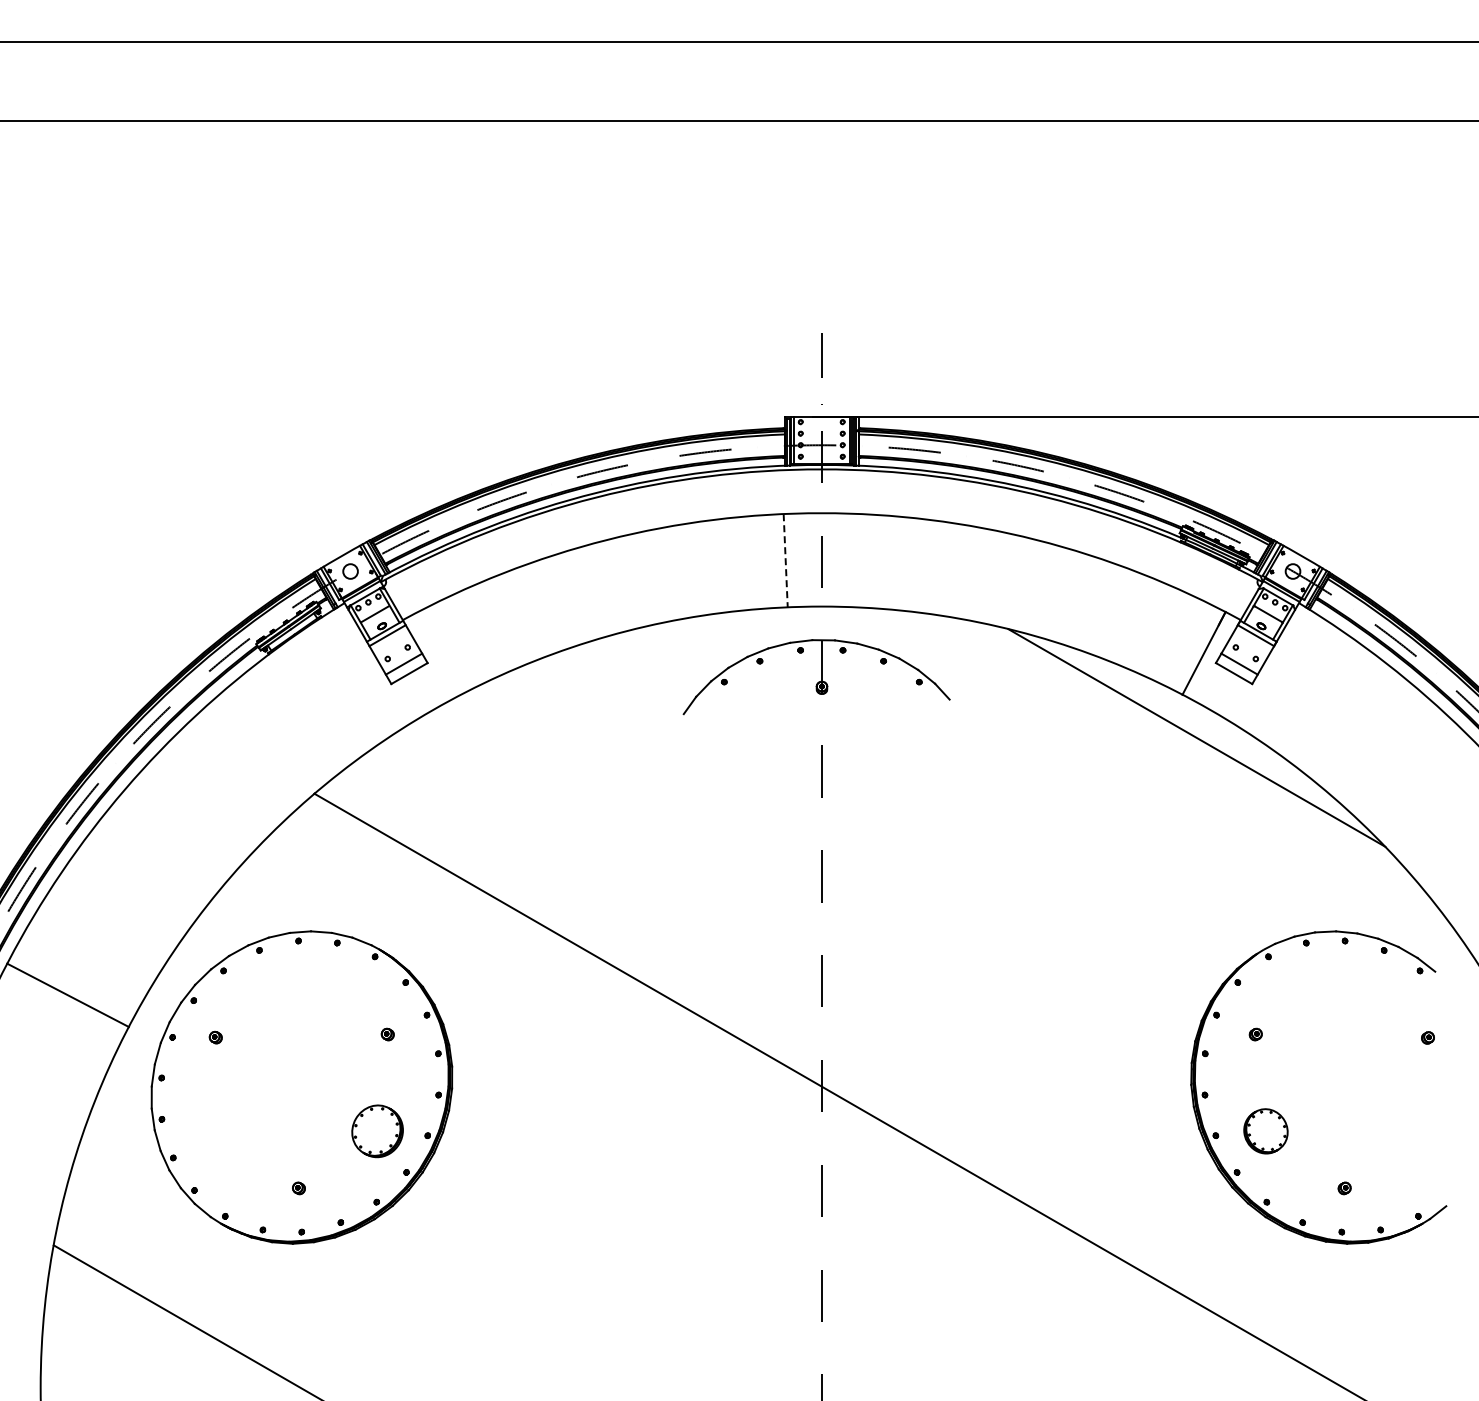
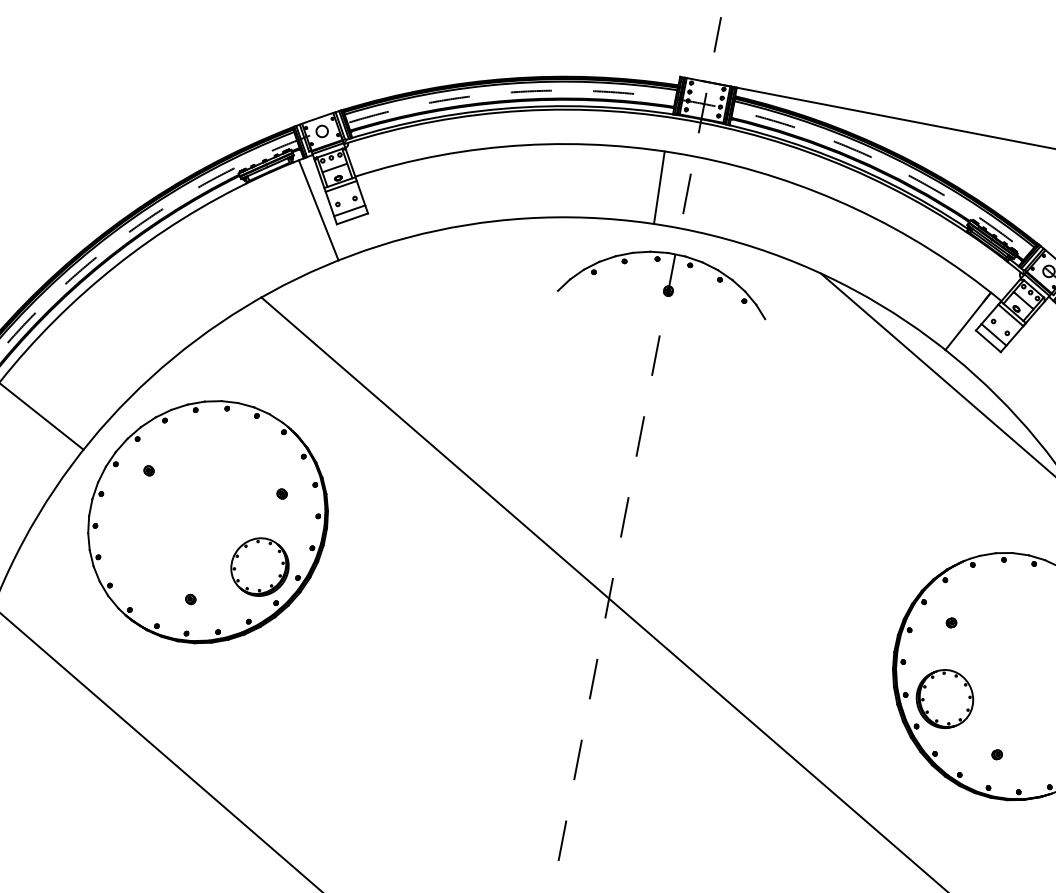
line: (785, 560) -> (659, 187), dashed -> solid
line: (365, 670) -> (319, 210), added
part: (377, 1131) -> (259, 567), size x1.43
part: (1265, 1131) -> (944, 699), size x1.67

